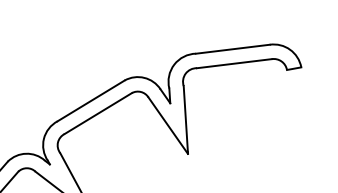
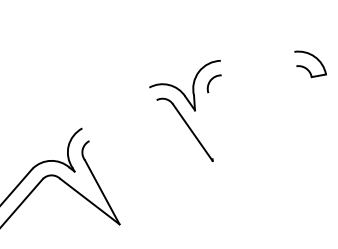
line: (232, 48) -> (257, 55), removed
line: (233, 63) -> (258, 70), removed
line: (90, 100) -> (115, 107), removed
line: (97, 113) -> (122, 120), removed
line: (185, 119) -> (210, 126), removed

